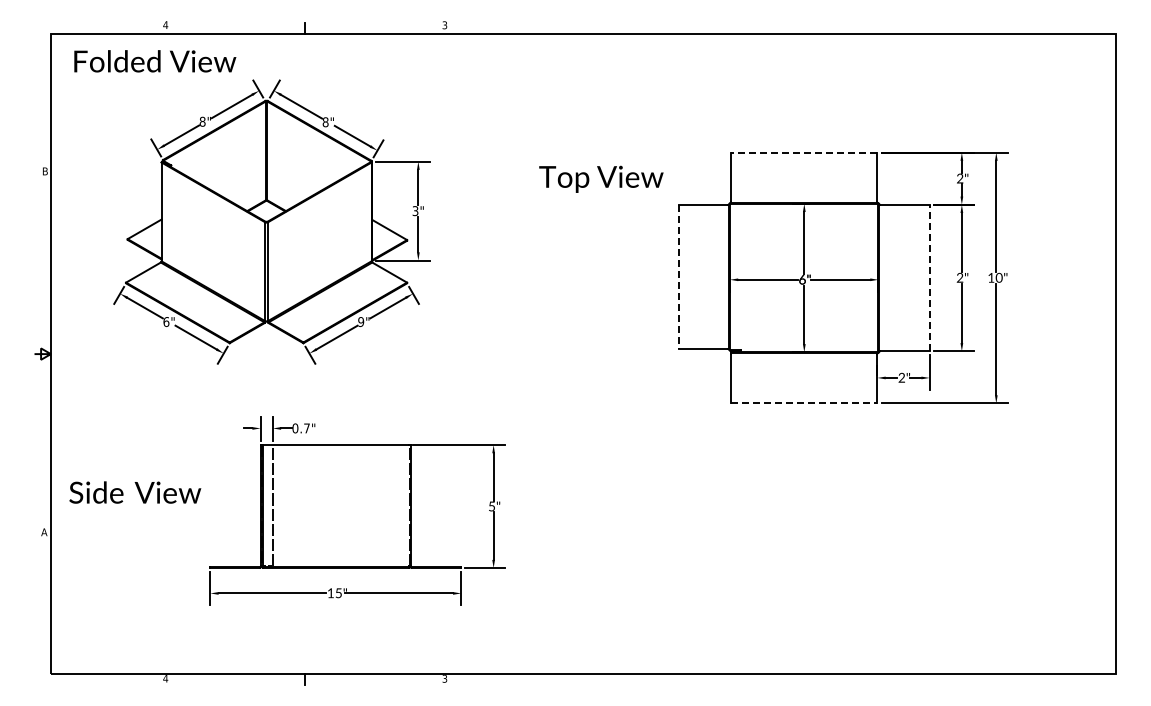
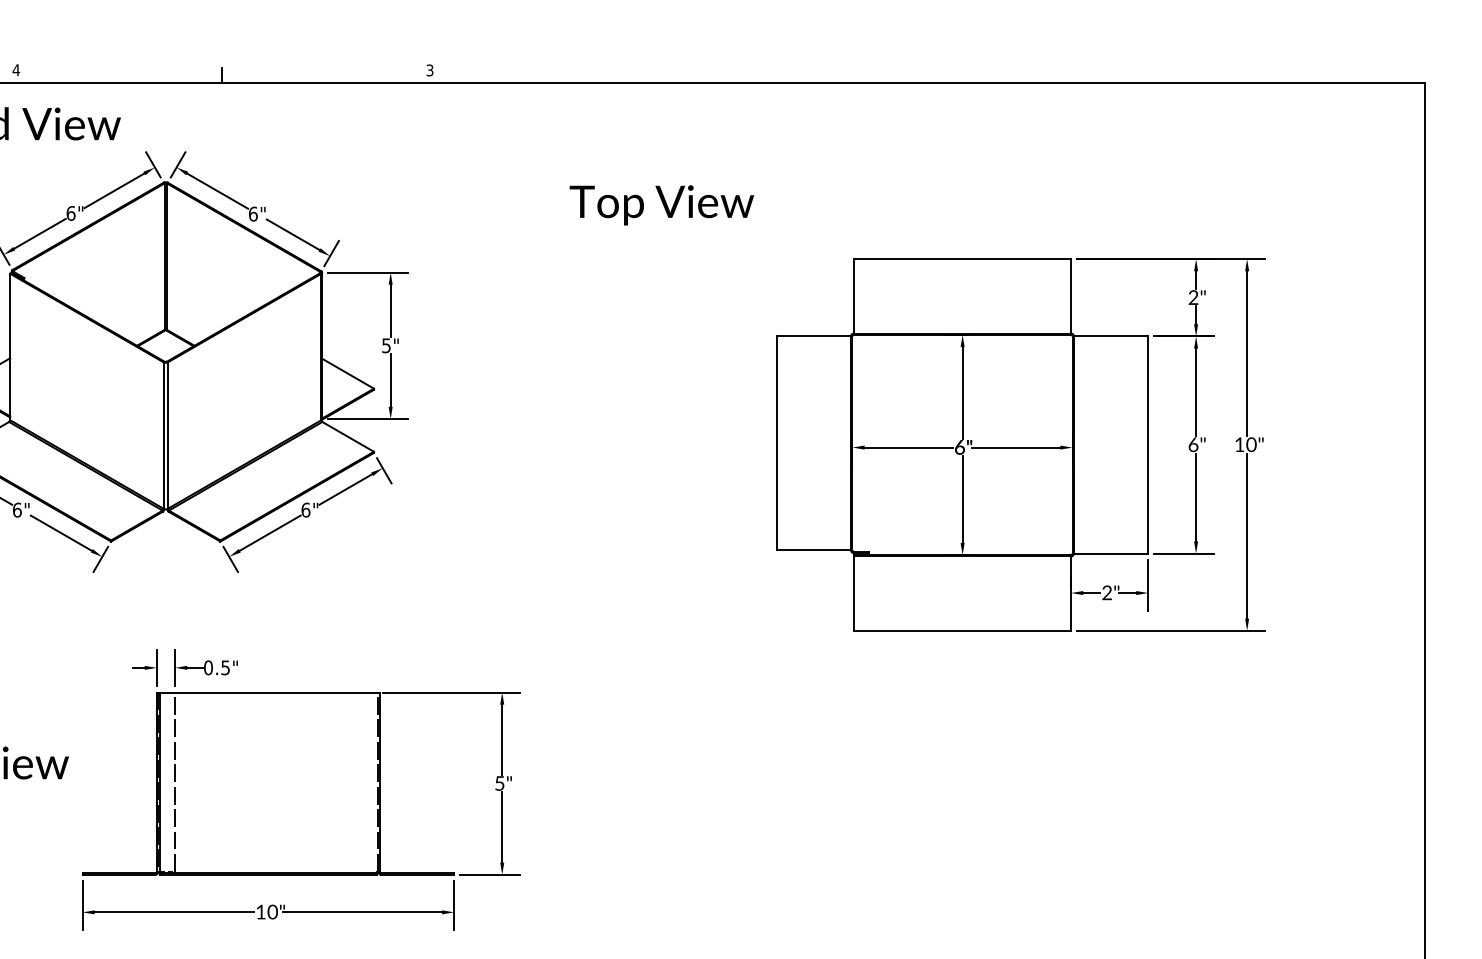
text: (202, 121) -> (70, 212), 8" -> 6"
text: (325, 122) -> (253, 214), 8" -> 6"
line: (803, 152) -> (961, 258), dashed -> solid
text: (601, 178) -> (662, 204), moved
text: (415, 210) -> (386, 344), 3" -> 5"
line: (678, 277) -> (776, 444), dashed -> solid
line: (929, 277) -> (1148, 444), dashed -> solid
text: (959, 277) -> (1192, 444), 2" -> 6"
text: (361, 321) -> (306, 509), 9" -> 6"
line: (804, 403) -> (962, 630), dashed -> solid
text: (306, 428) -> (224, 667), 0.7" -> 0.5"
text: (338, 593) -> (272, 912), 15" -> 10"

